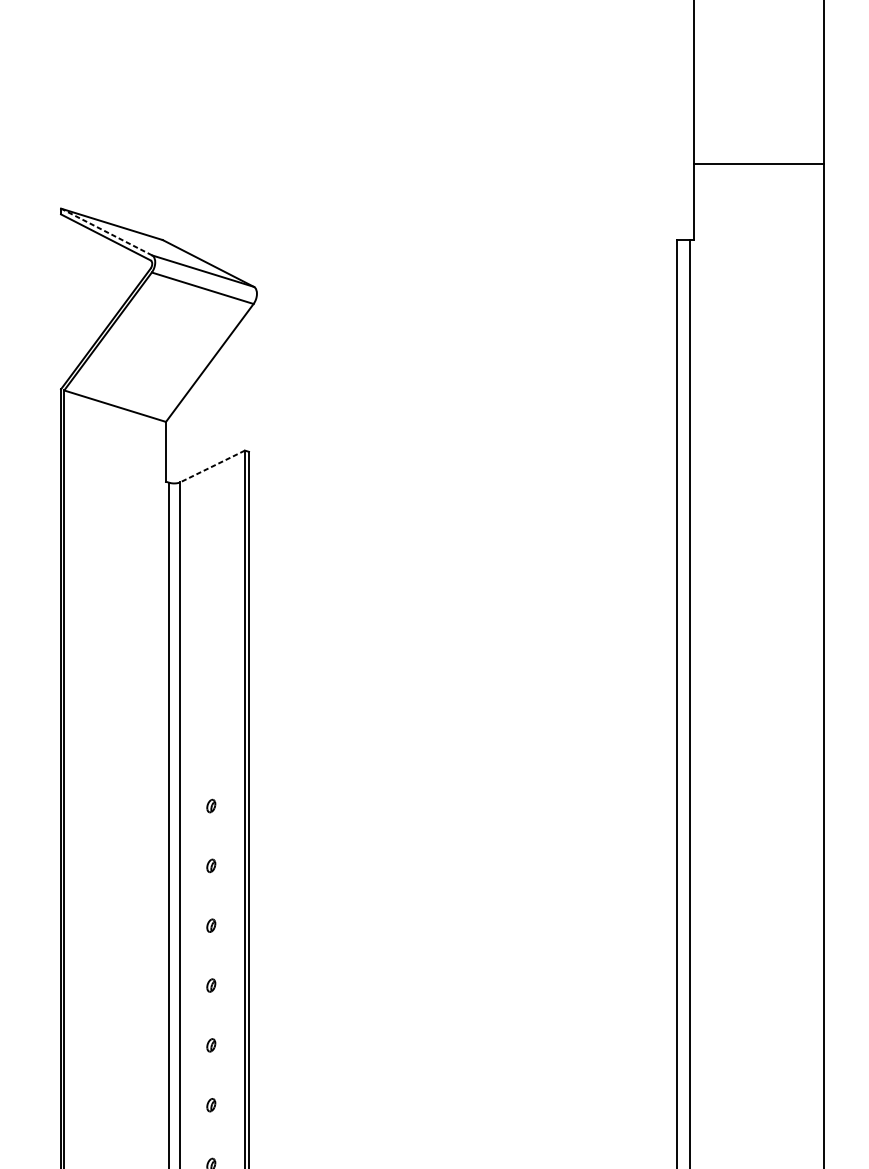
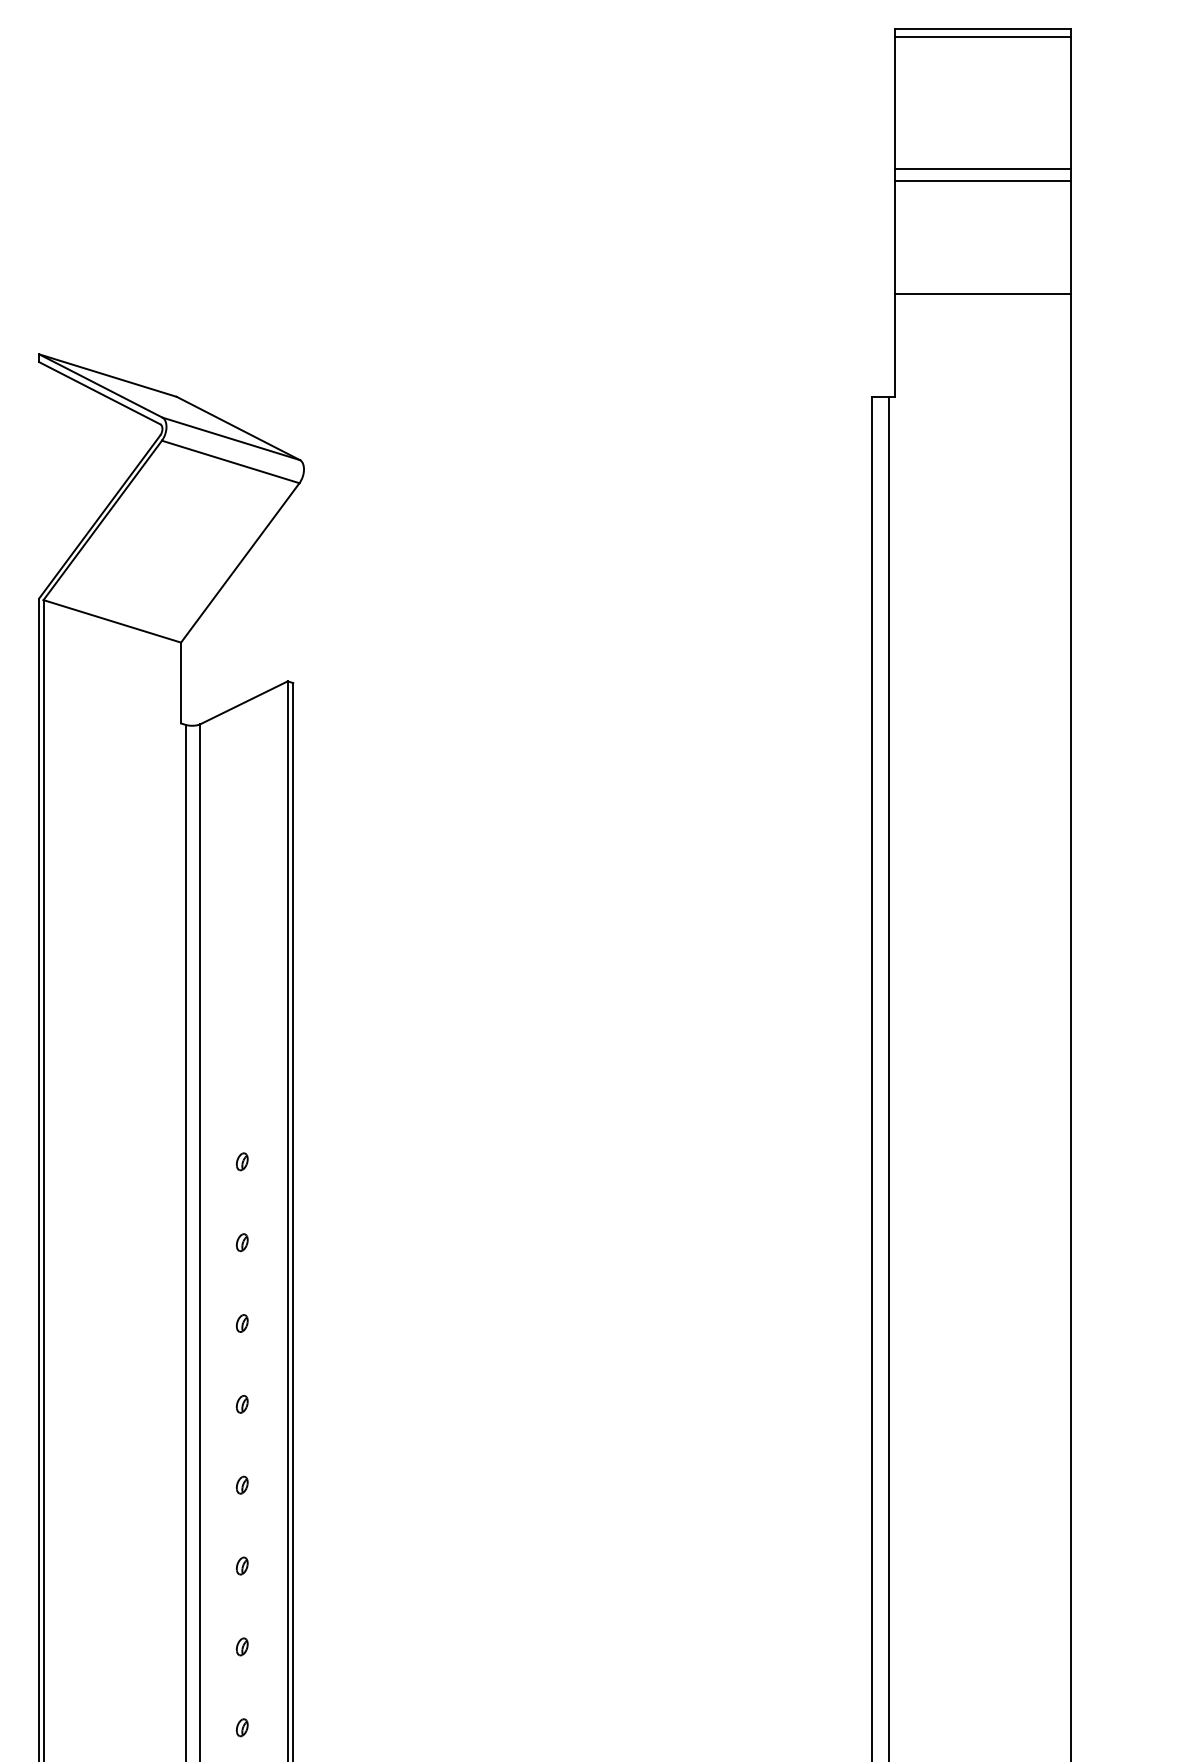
line: (758, 71) -> (982, 169), added
line: (758, 80) -> (982, 181), added
line: (106, 231) -> (100, 385), dashed -> solid
line: (212, 466) -> (244, 702), dashed -> solid

